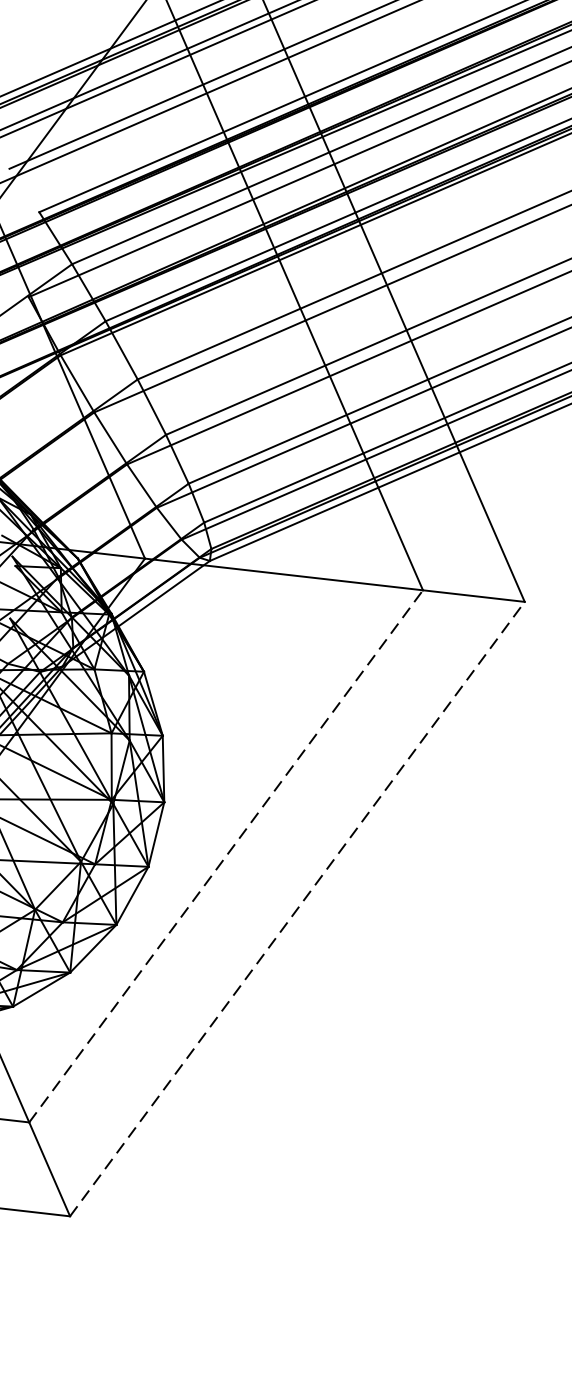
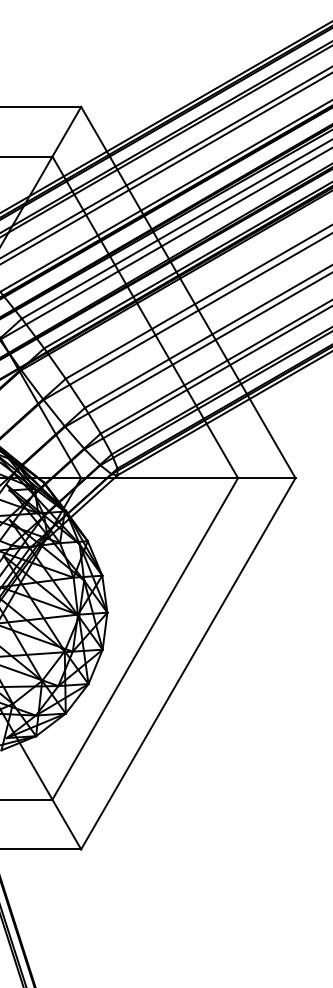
line: (226, 855) -> (145, 638), dashed -> solid
line: (297, 908) -> (188, 663), dashed -> solid

